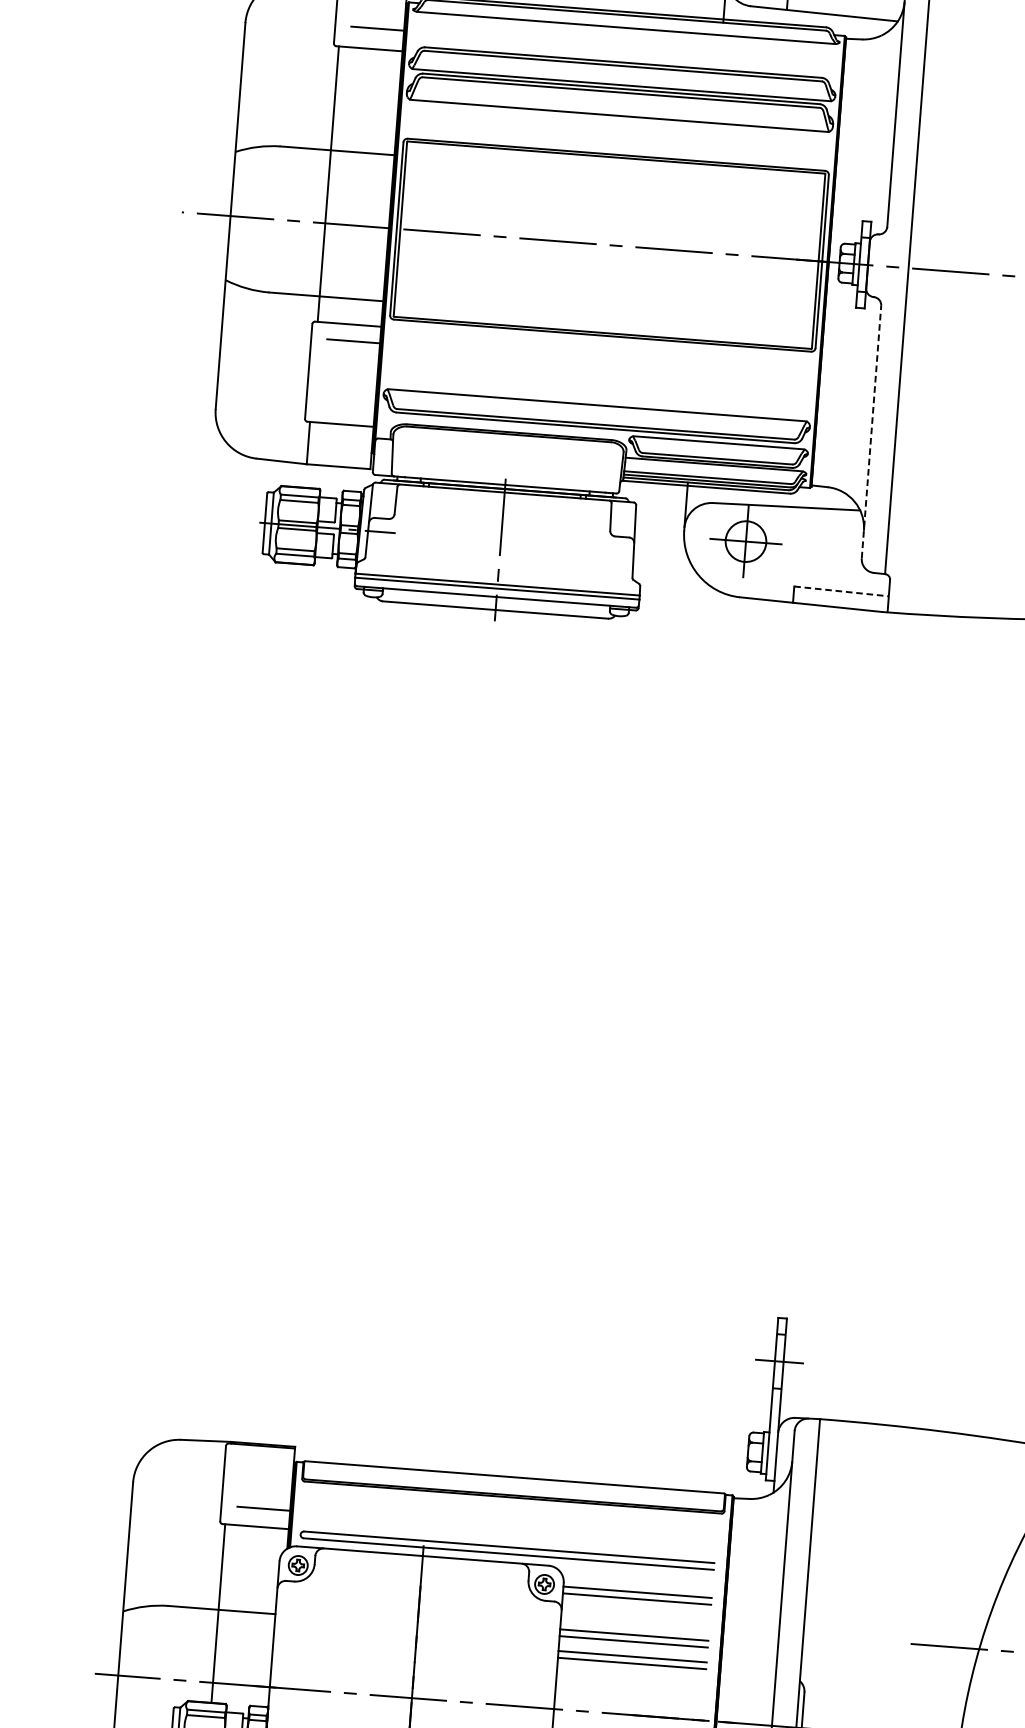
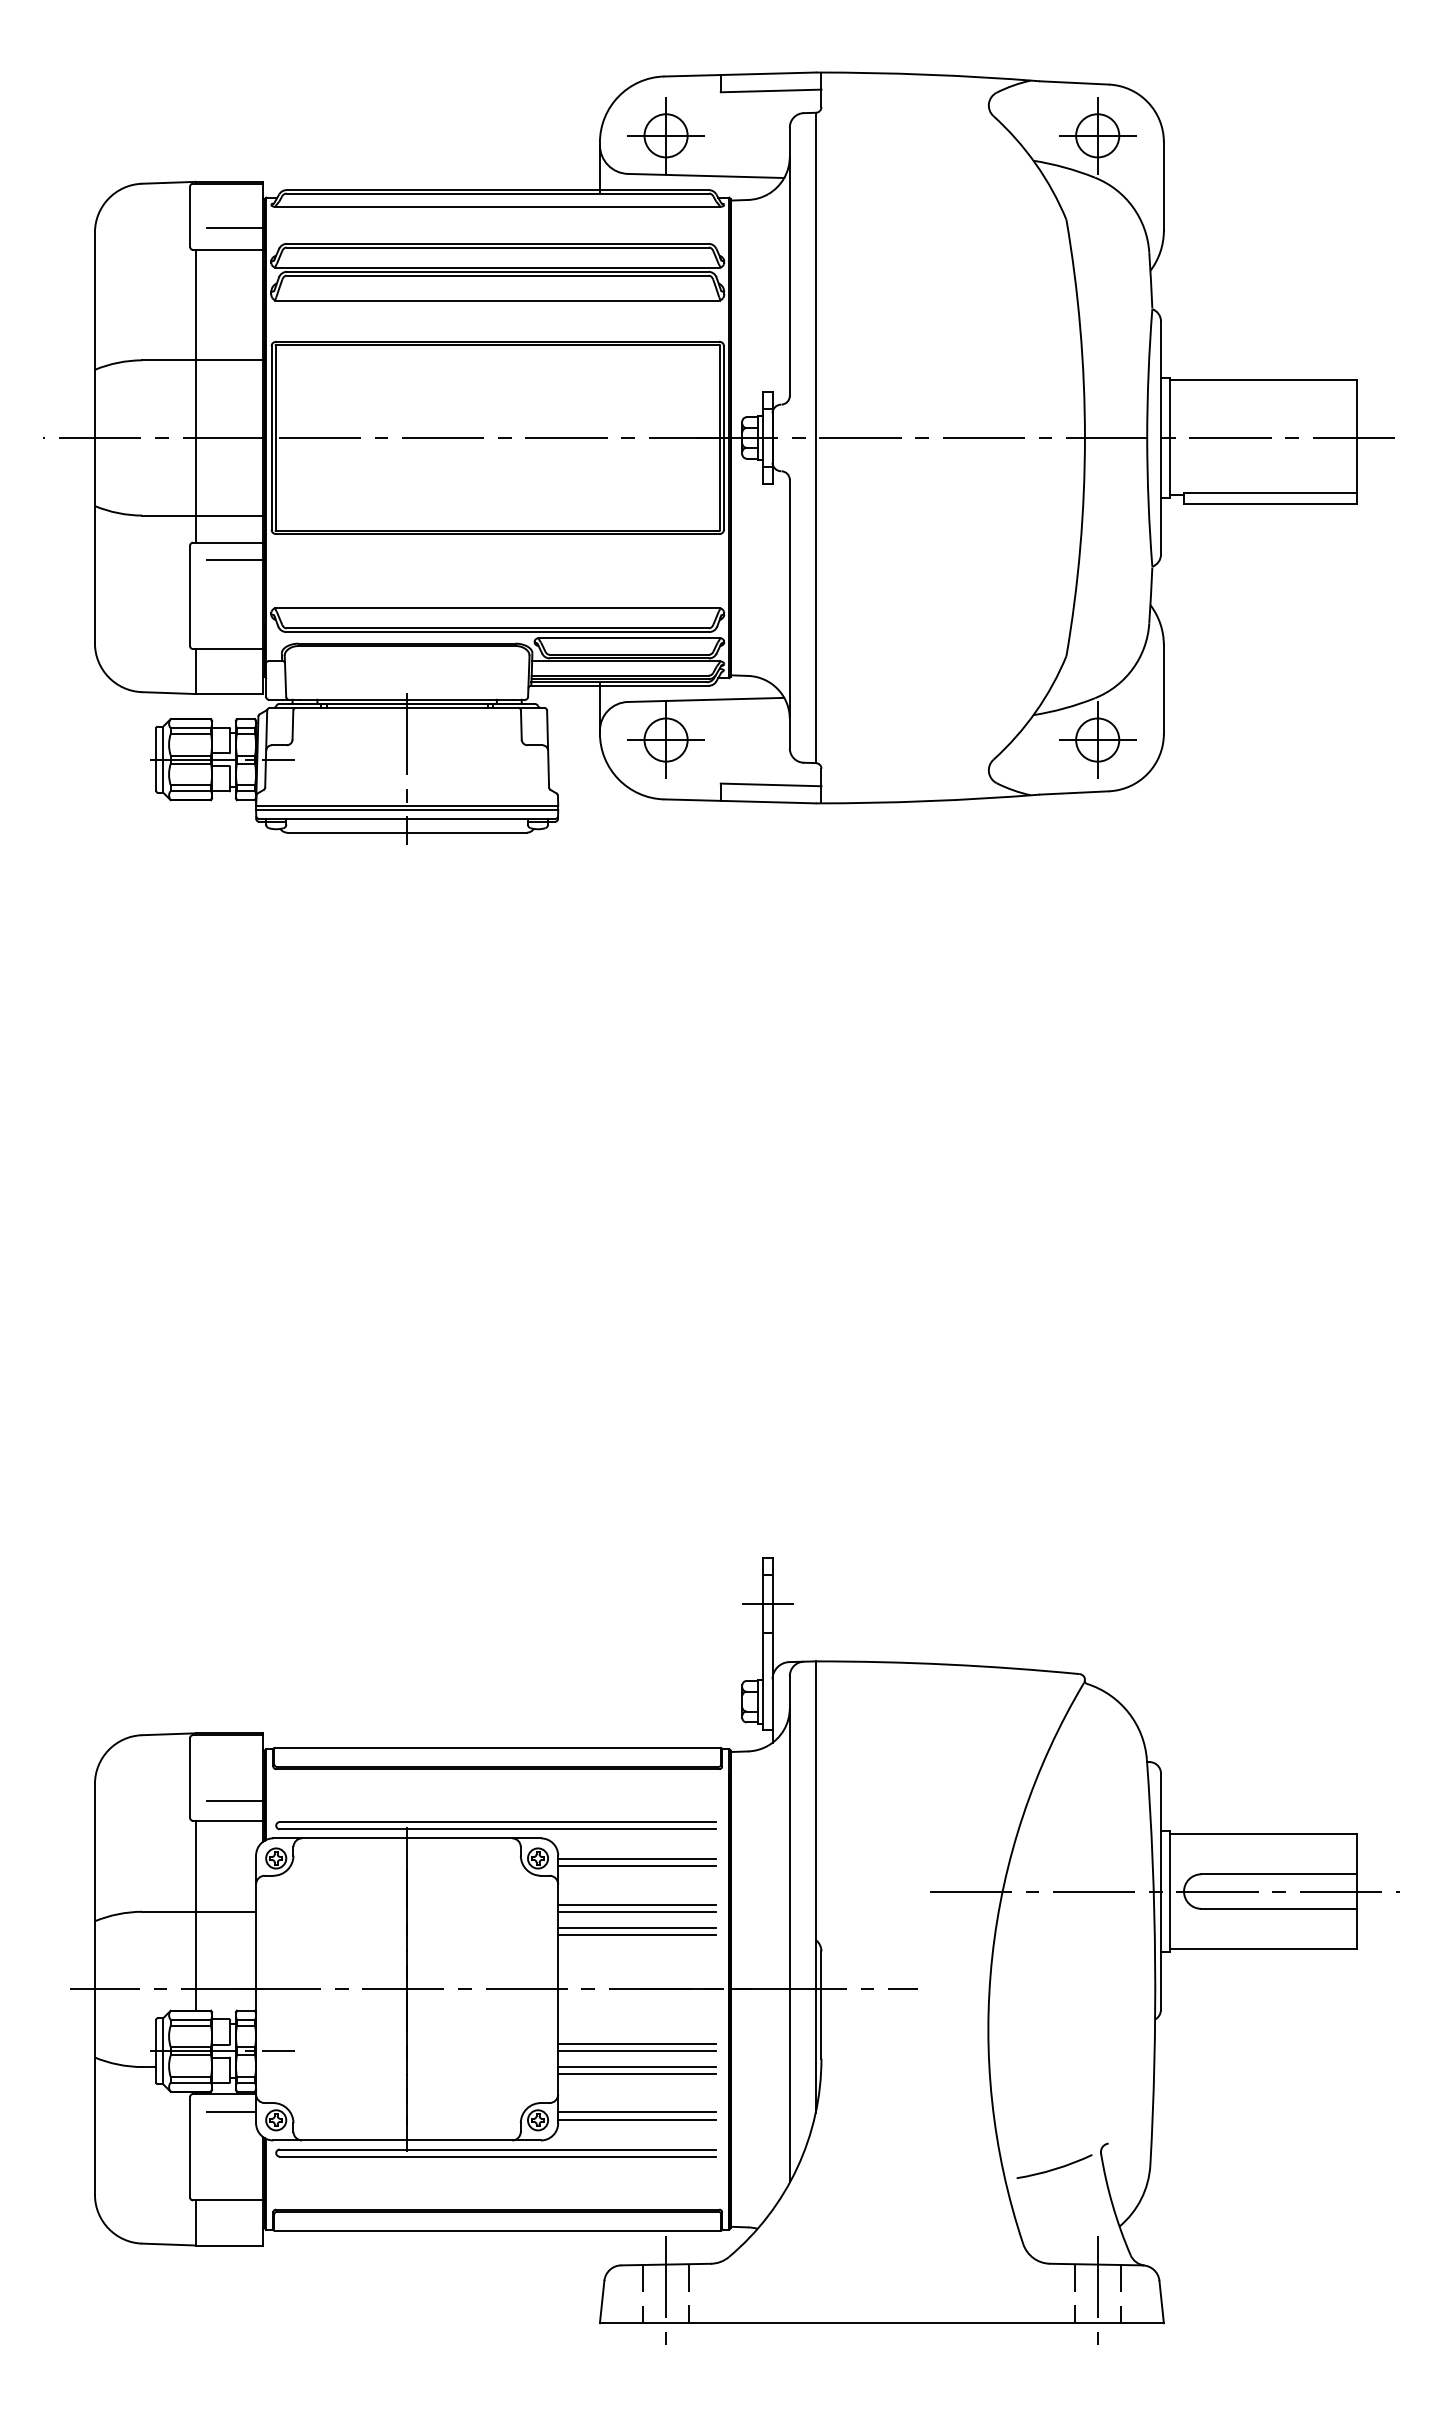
line: (871, 431) -> (789, 613), dashed -> solid
line: (841, 591) -> (771, 784), dashed -> solid

